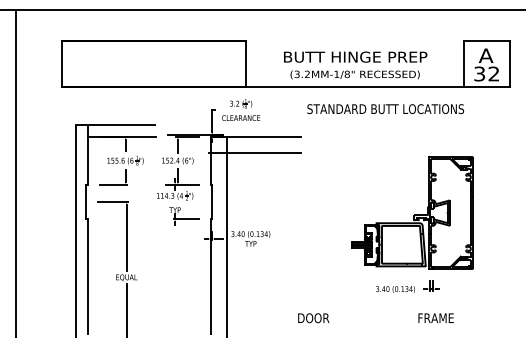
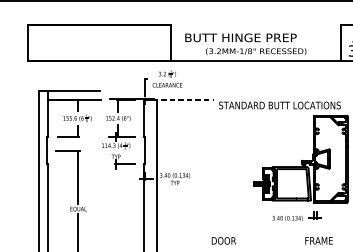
text: (355, 56) -> (240, 37), moved
text: (385, 109) -> (279, 105), moved
line: (256, 136) -> (179, 99), solid -> dashed
line: (254, 152) -> (177, 112), removed

